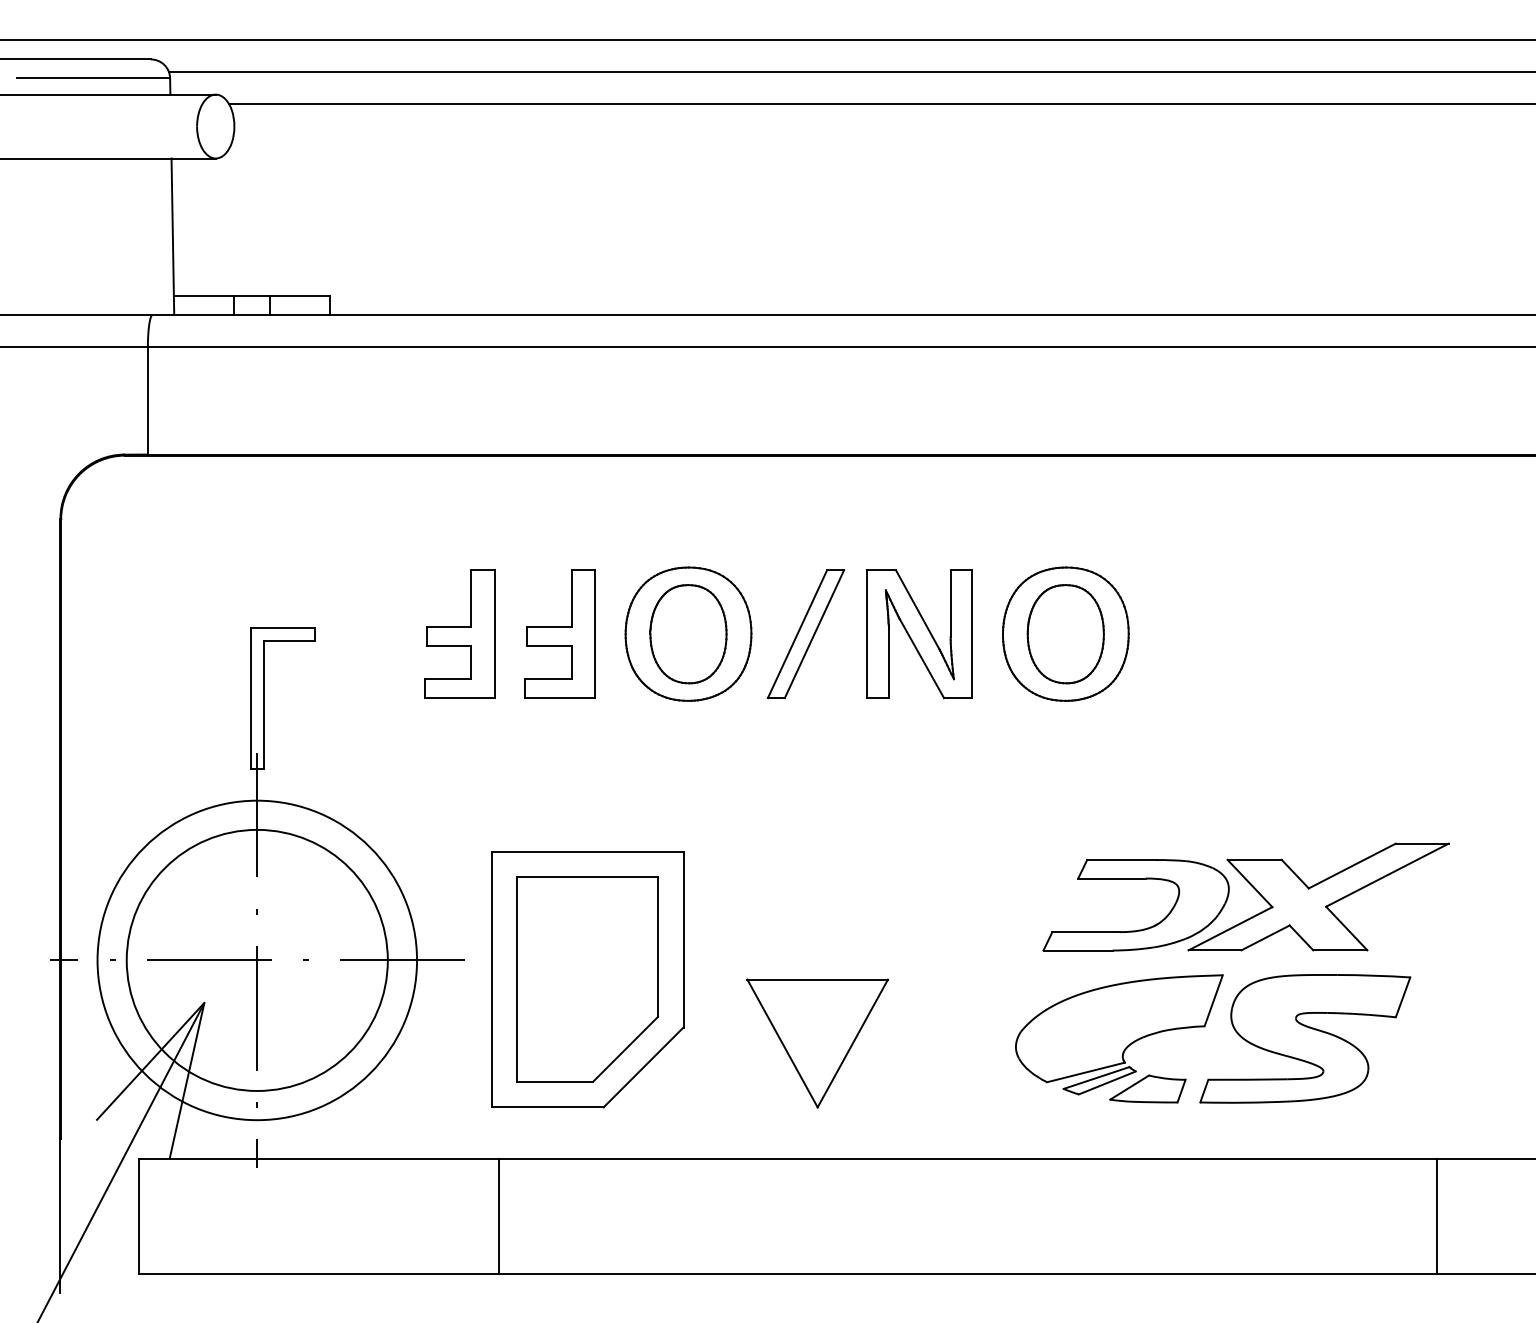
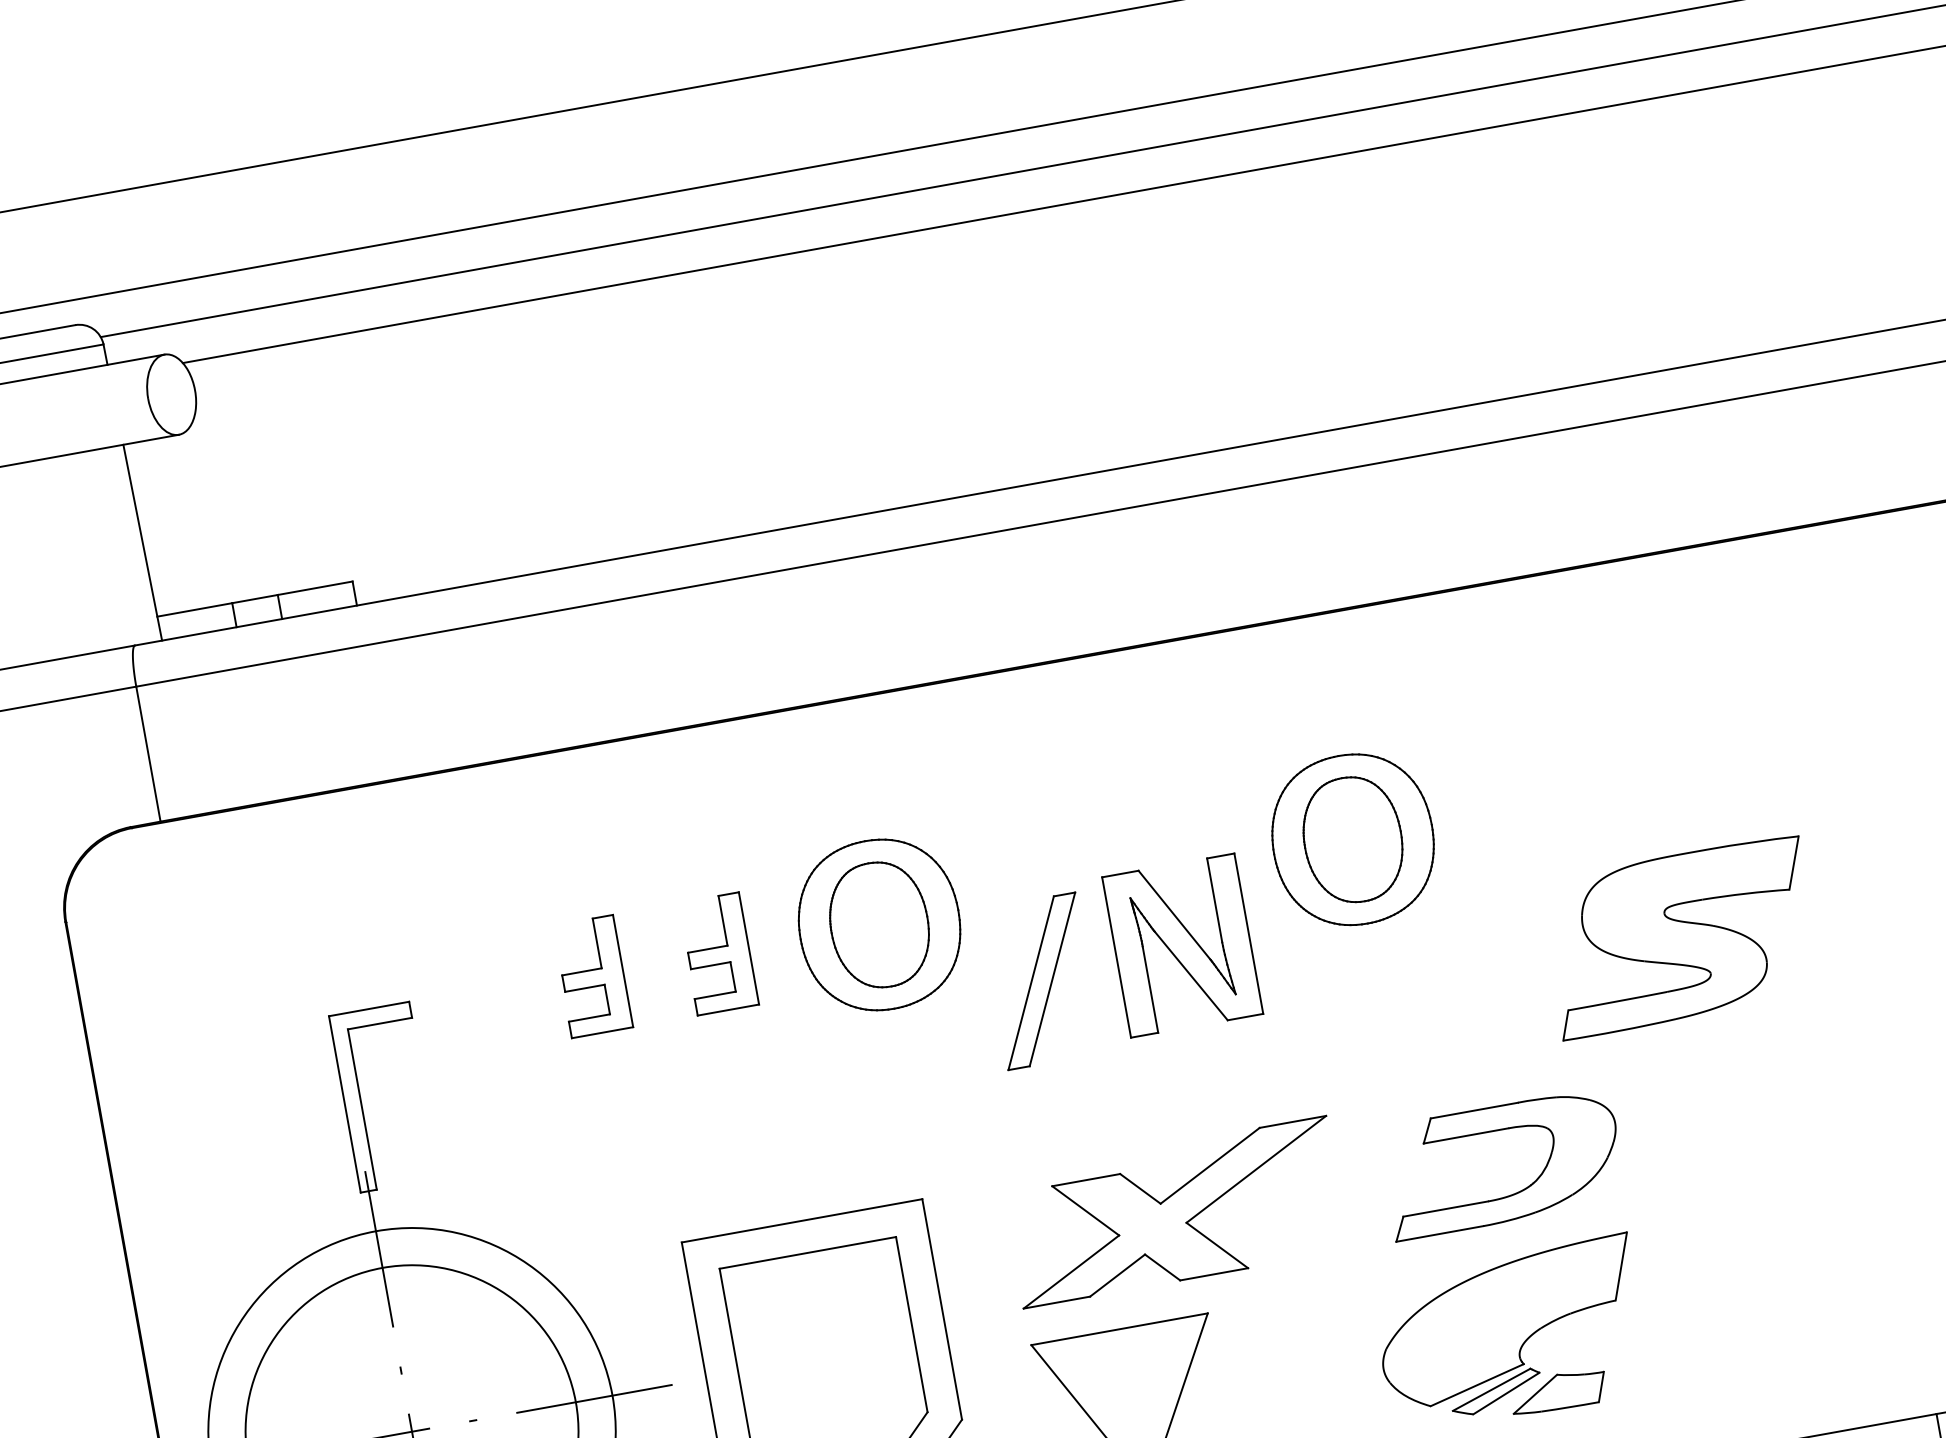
part: (459, 633) -> (591, 975), size x0.7
part: (559, 633) -> (717, 953), size x0.7
part: (805, 634) -> (1041, 981), moved
part: (919, 634) -> (1182, 945), moved
part: (1318, 896) -> (1174, 1211), moved
part: (1305, 1038) -> (1680, 936), moved

